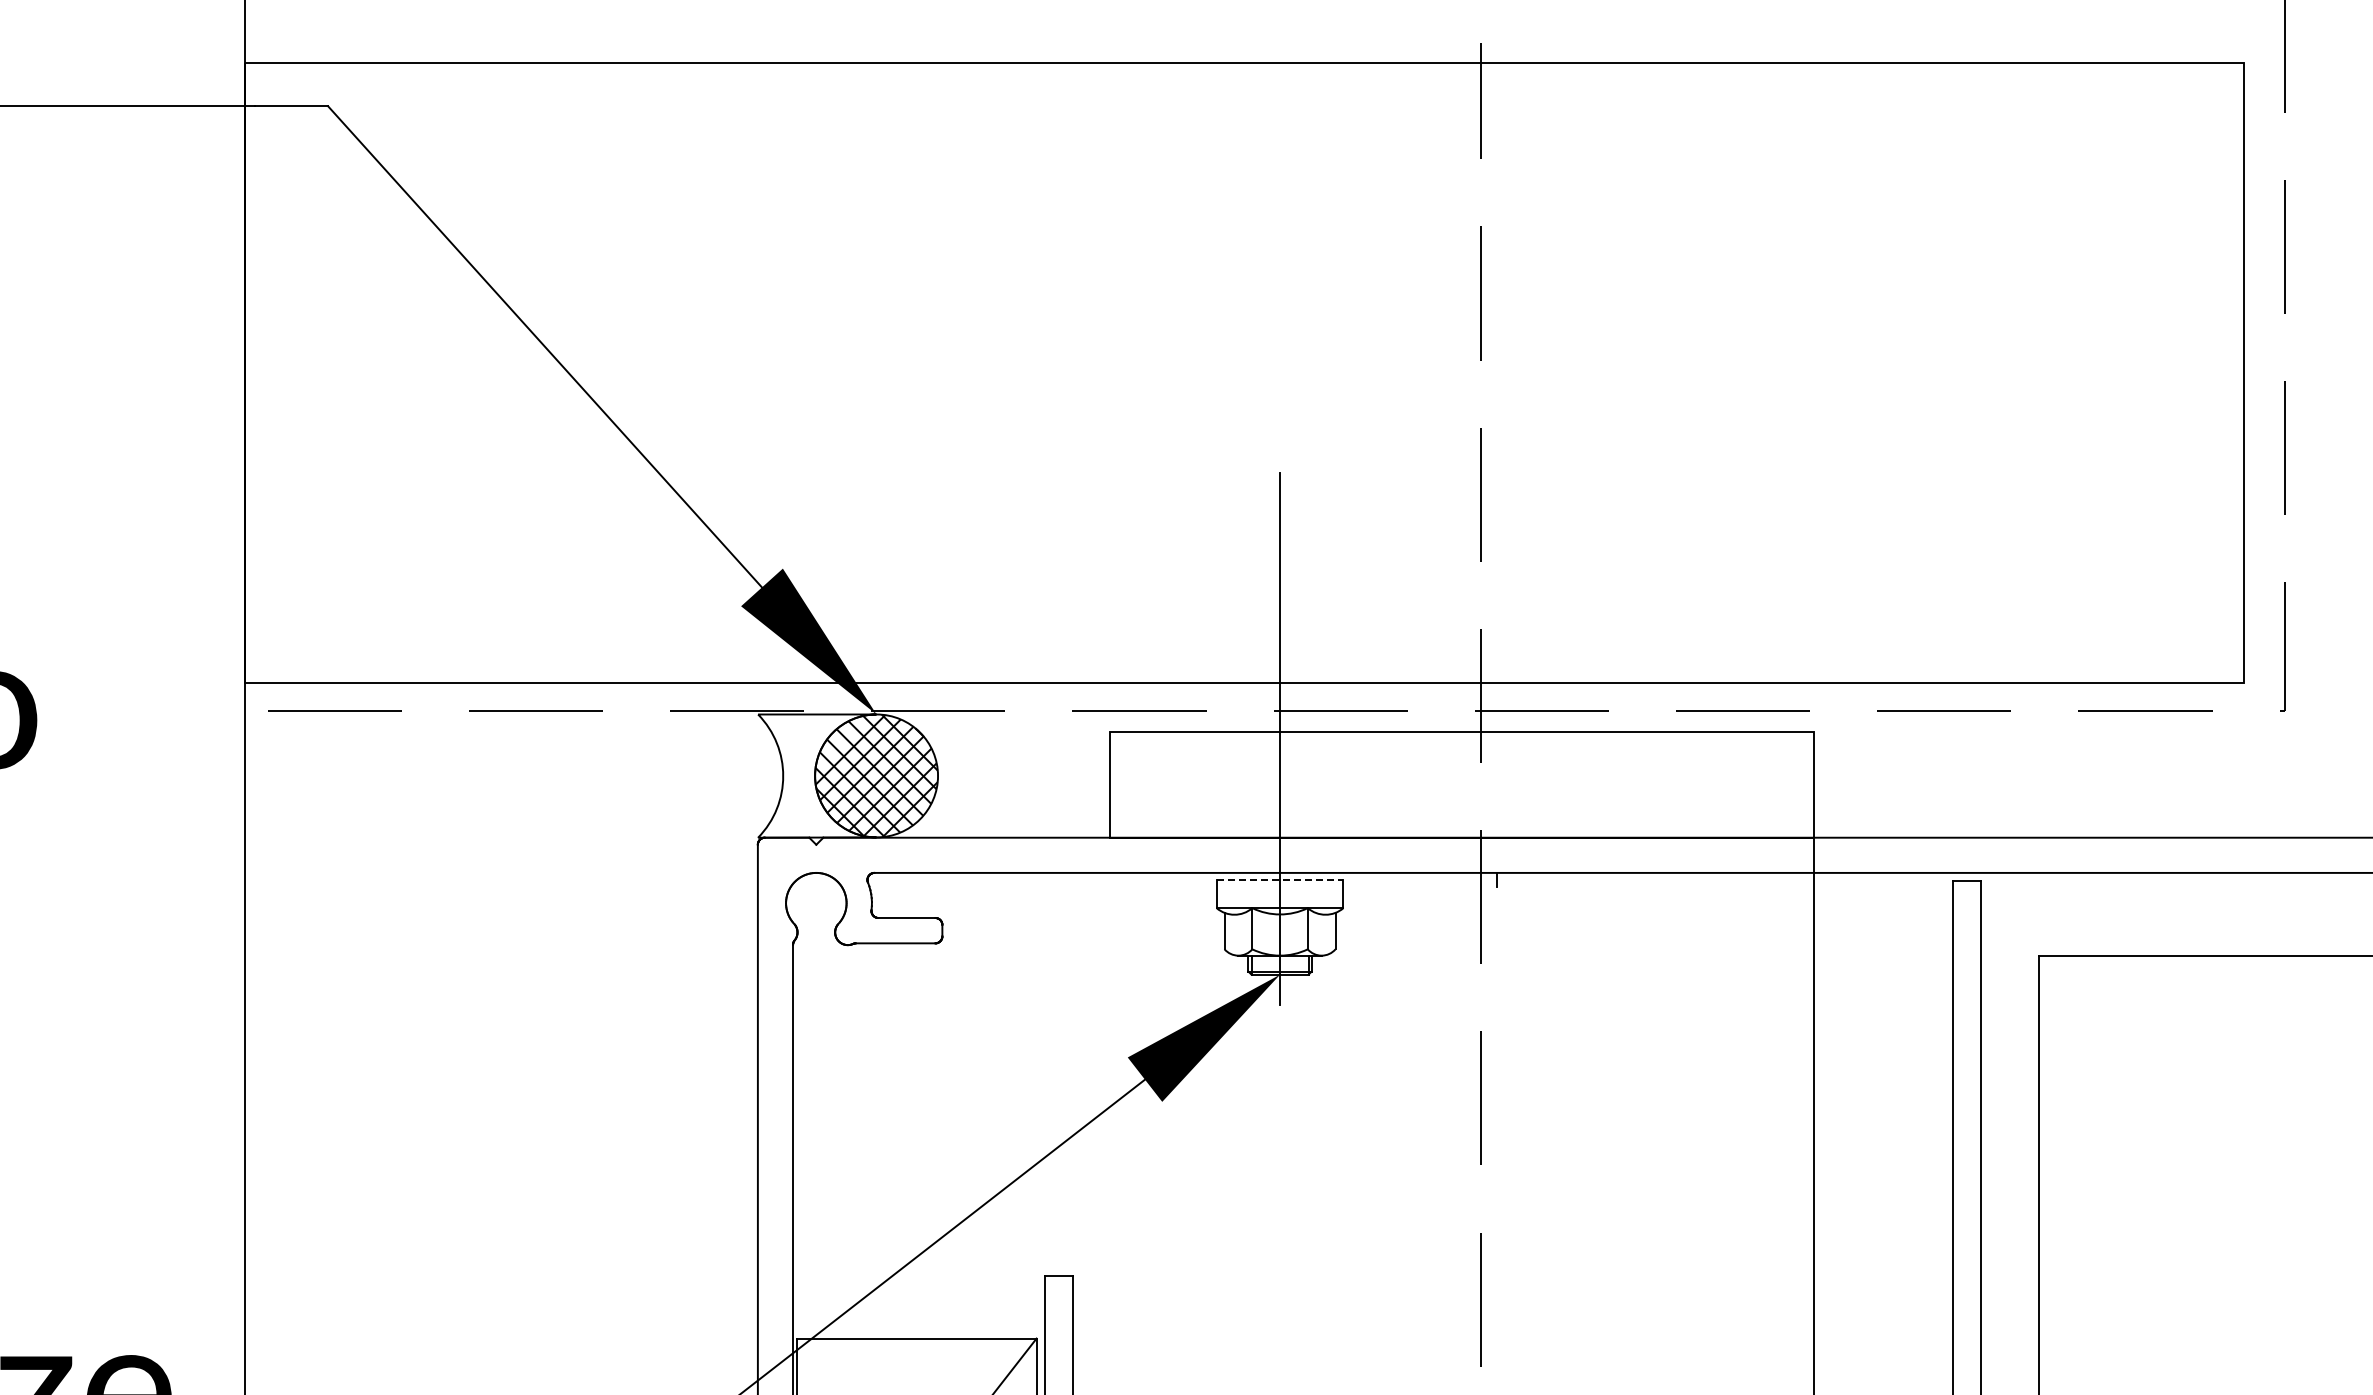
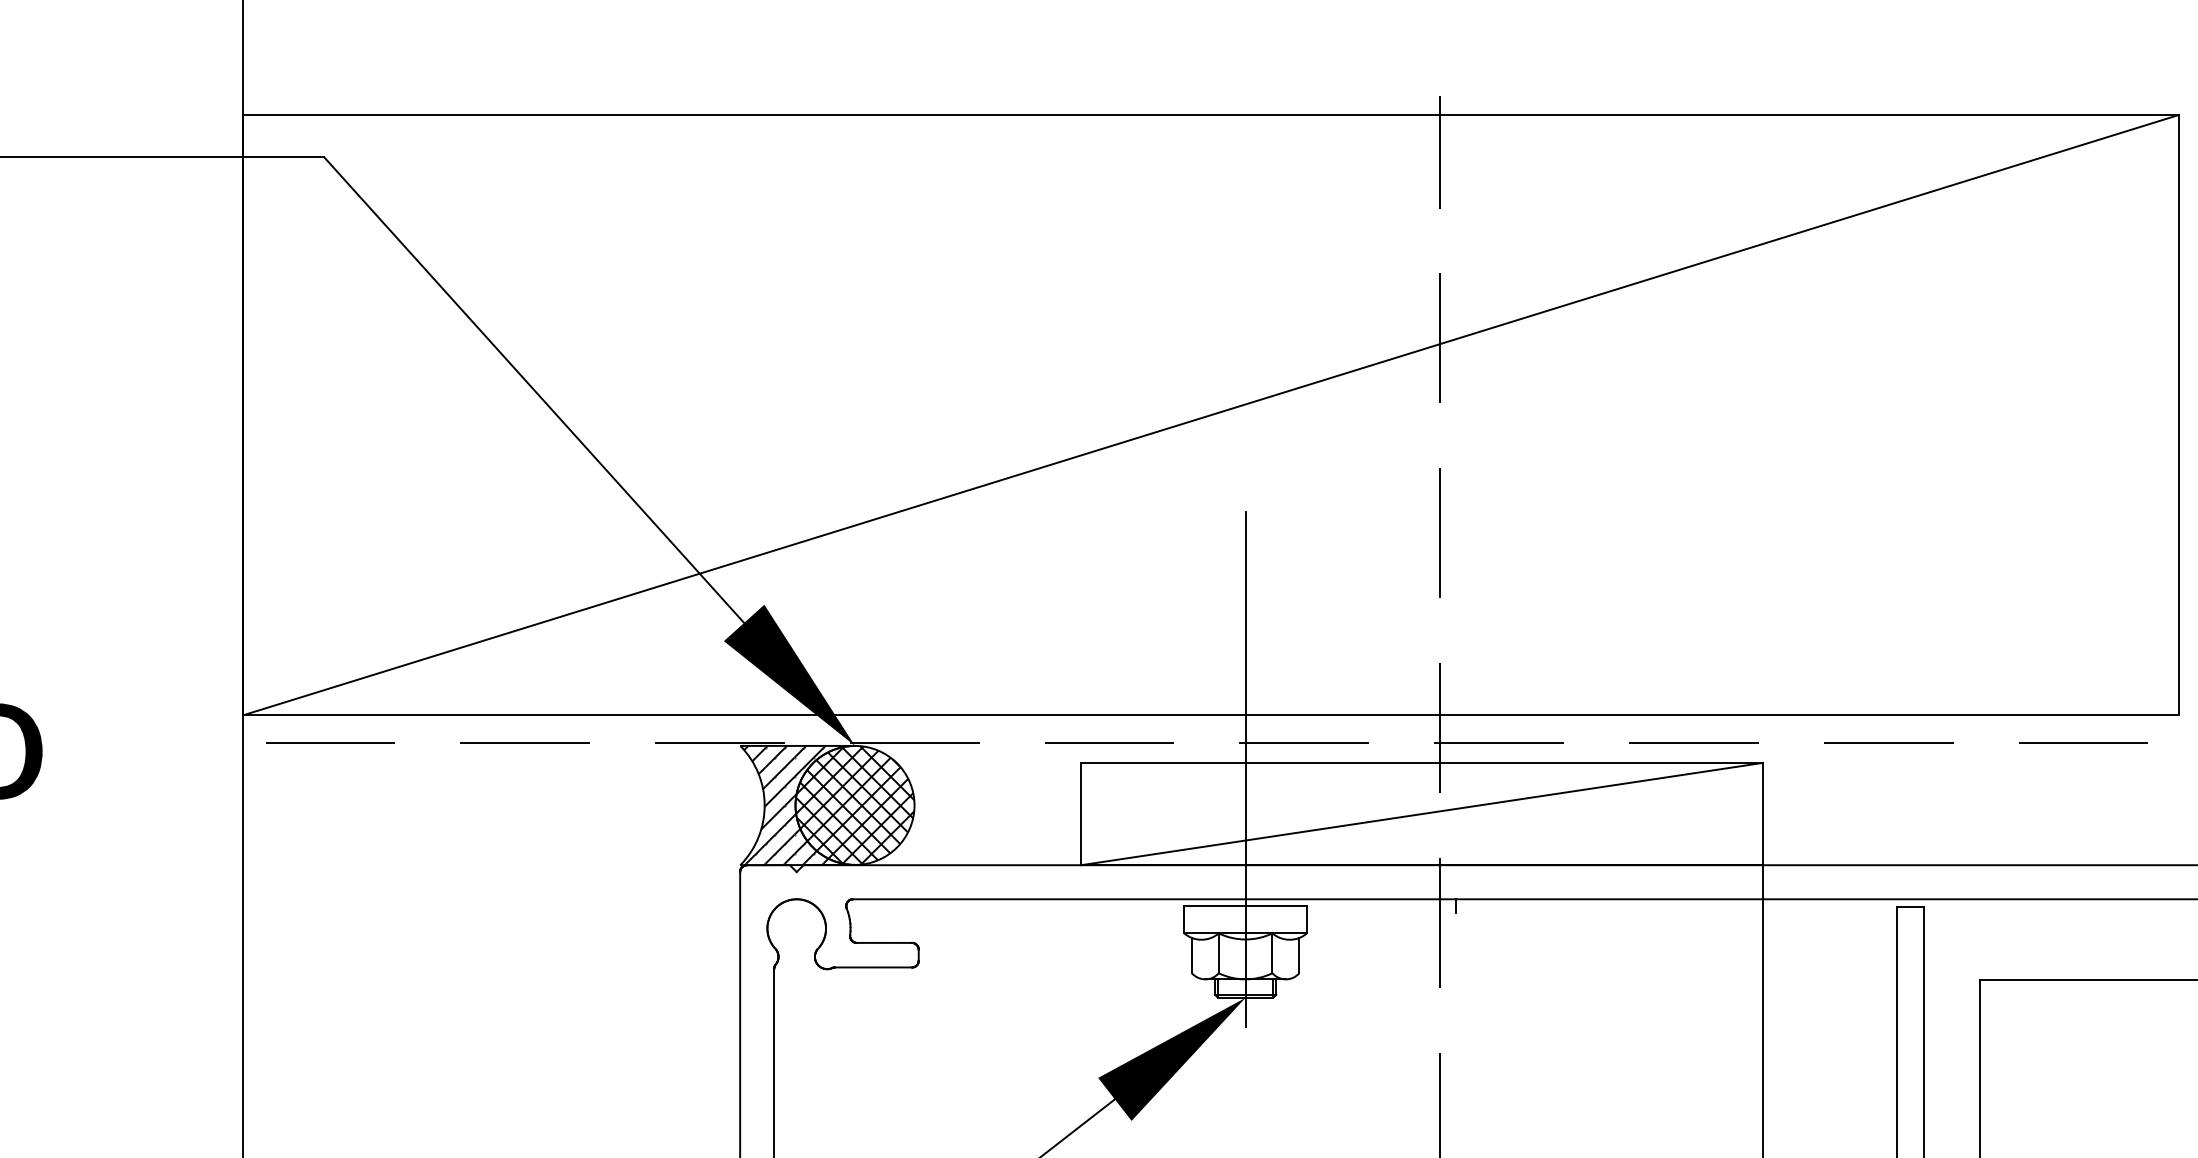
line: (1243, 372) -> (1210, 414), added
hatch: (814, 775) -> (794, 804), added
line: (1462, 784) -> (1422, 813), added
line: (1280, 879) -> (1246, 905), dashed -> solid

